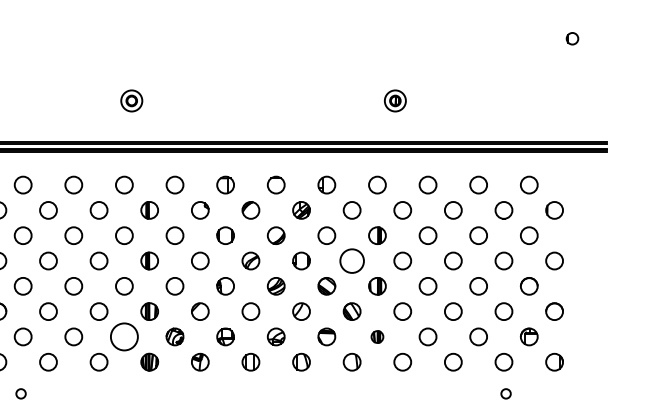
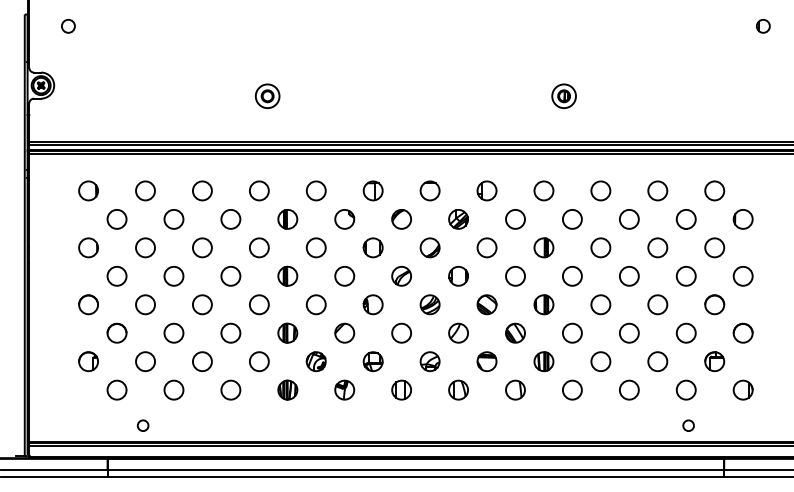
circle: (352, 260) -> (515, 275), size x0.71
circle: (123, 336) -> (258, 361), size x0.62
part: (377, 336) -> (543, 361), size x1.43

